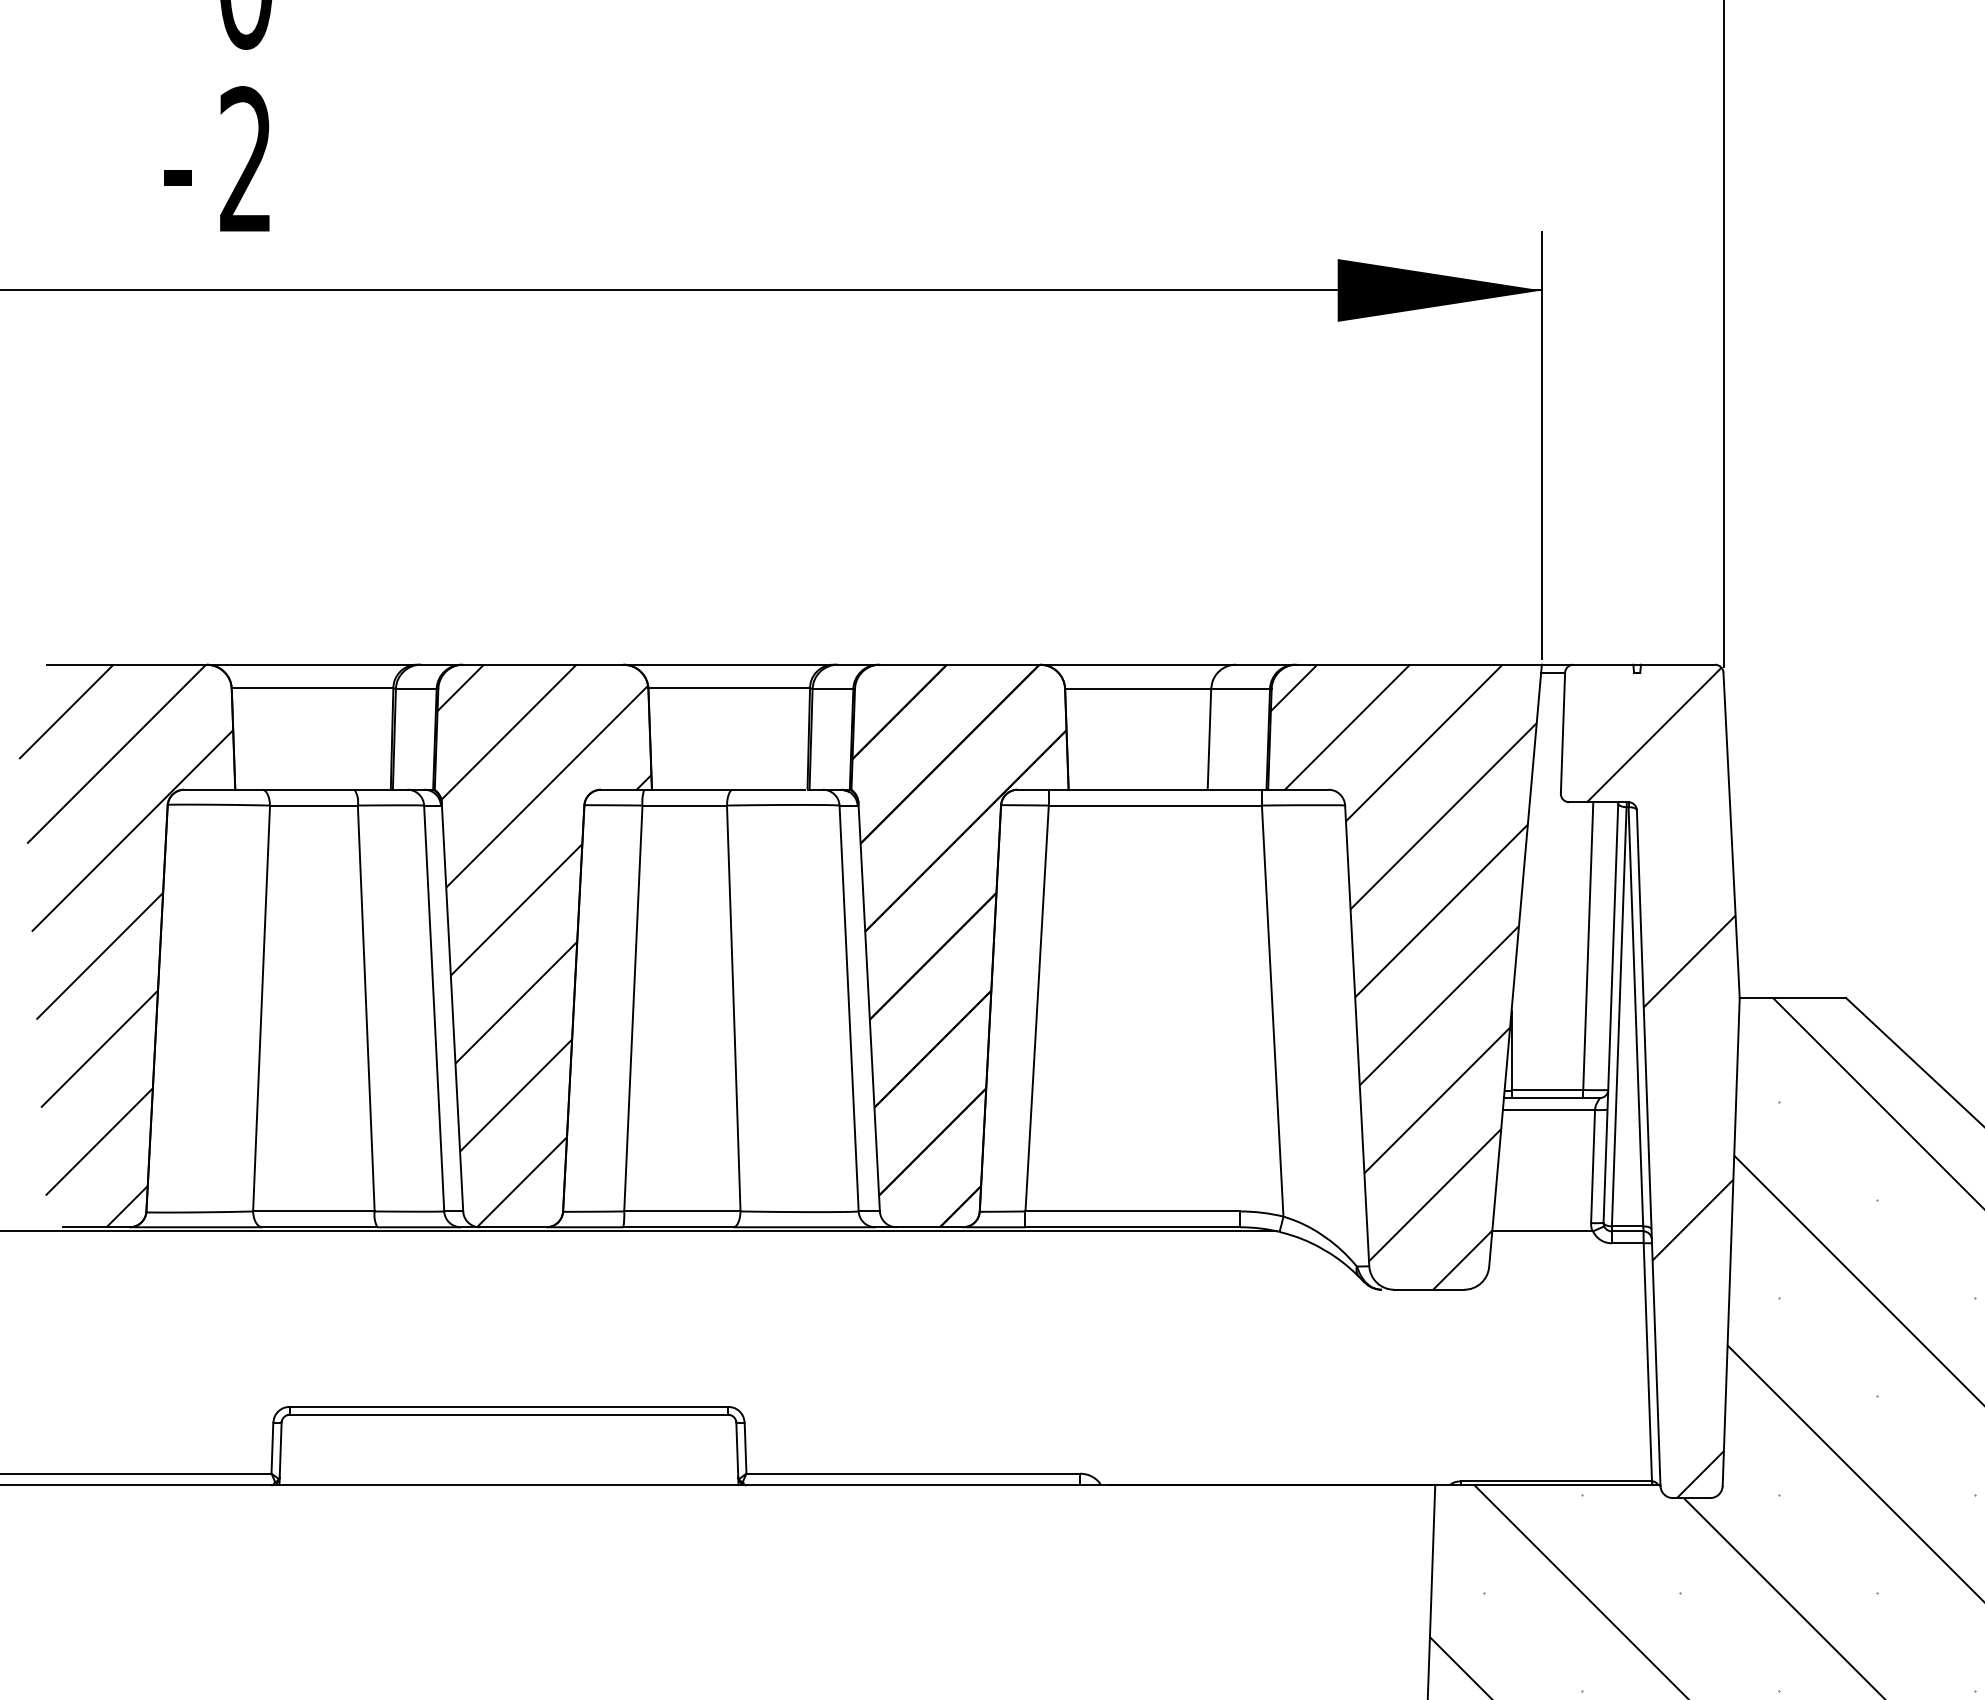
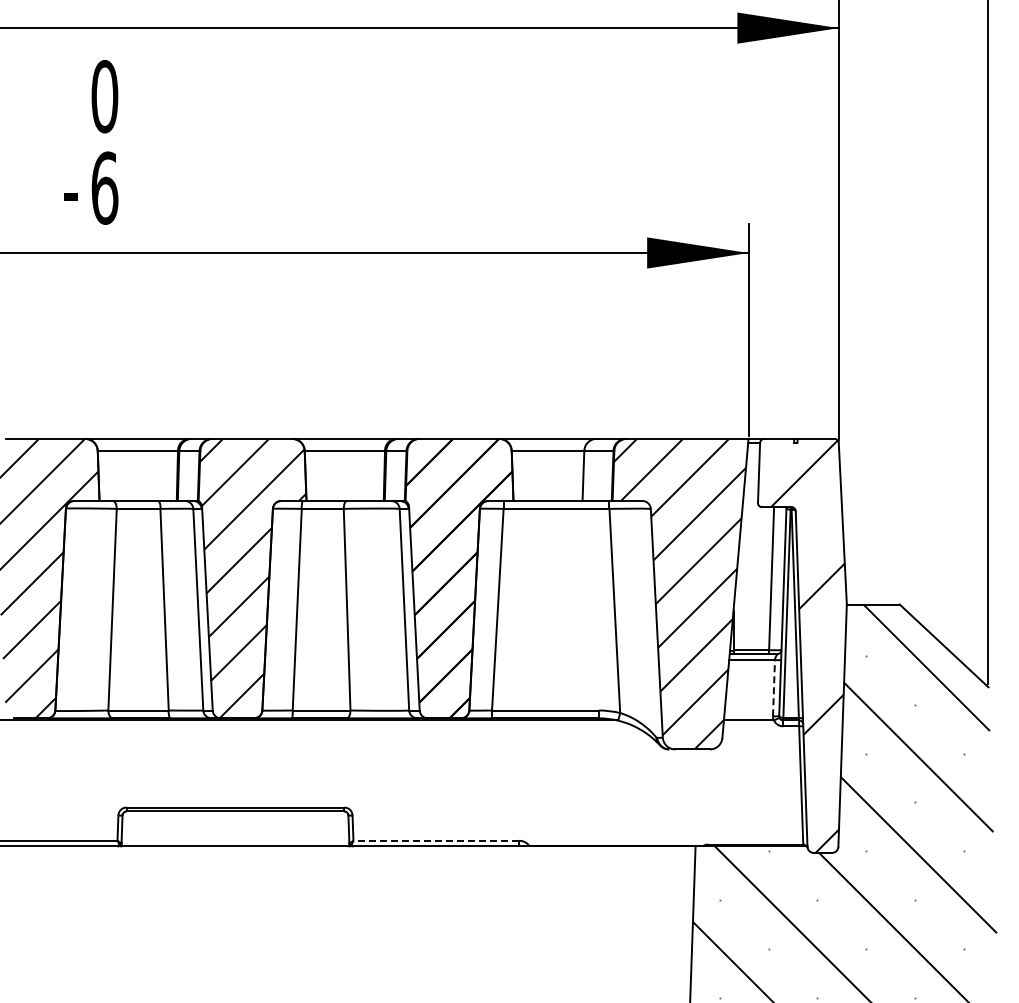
text: (245, 158) -> (104, 187), 2 -> 6
line: (1594, 1165) -> (774, 687), solid -> dashed
line: (913, 1473) -> (436, 840), solid -> dashed

